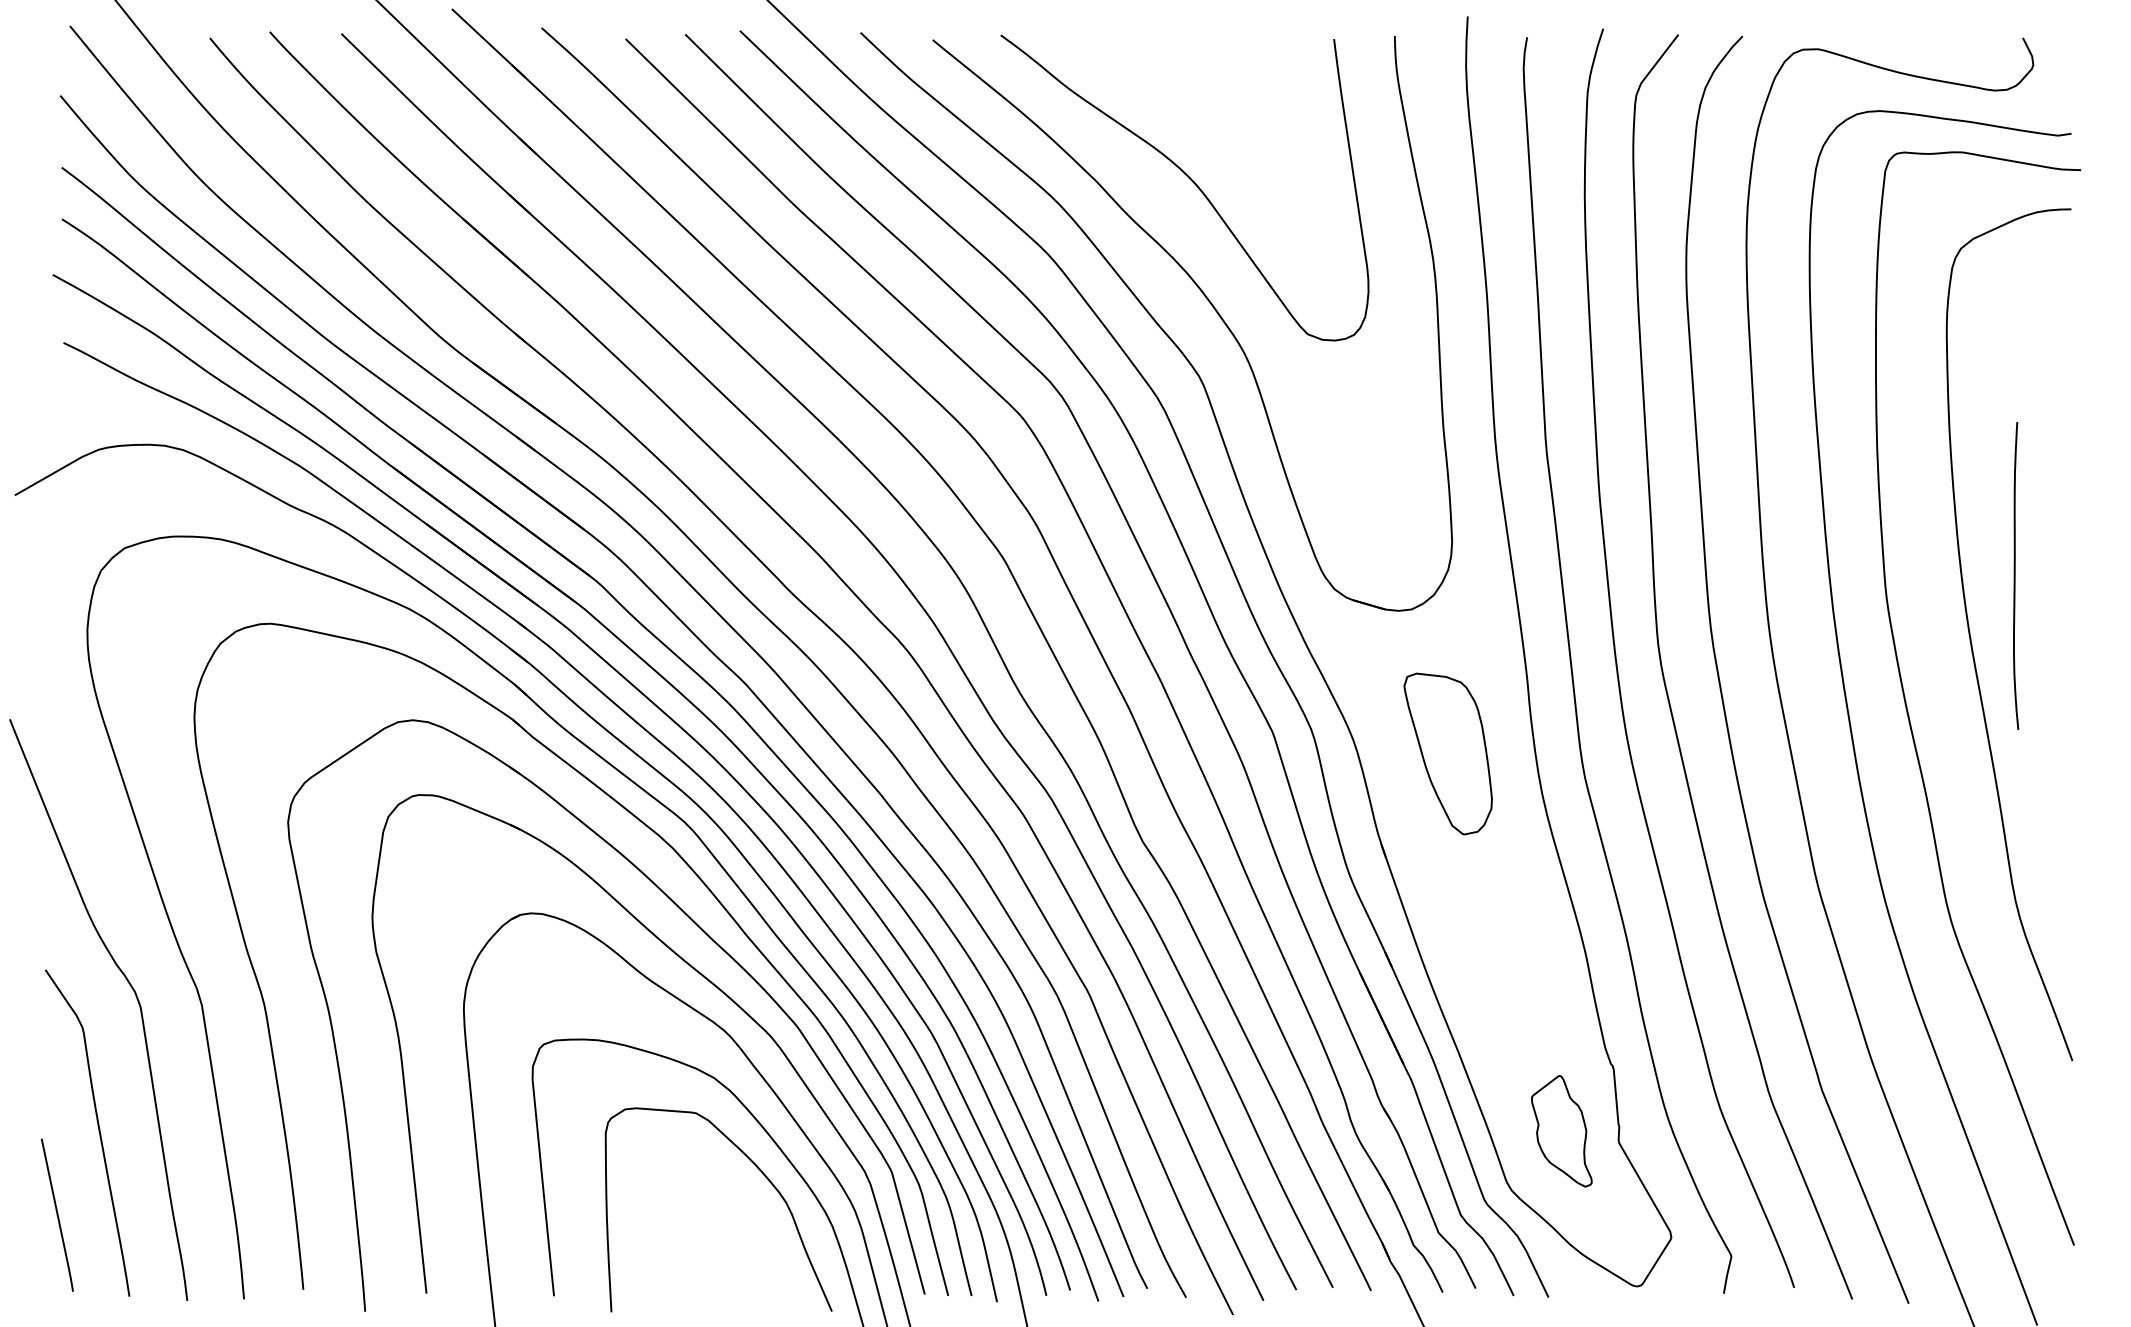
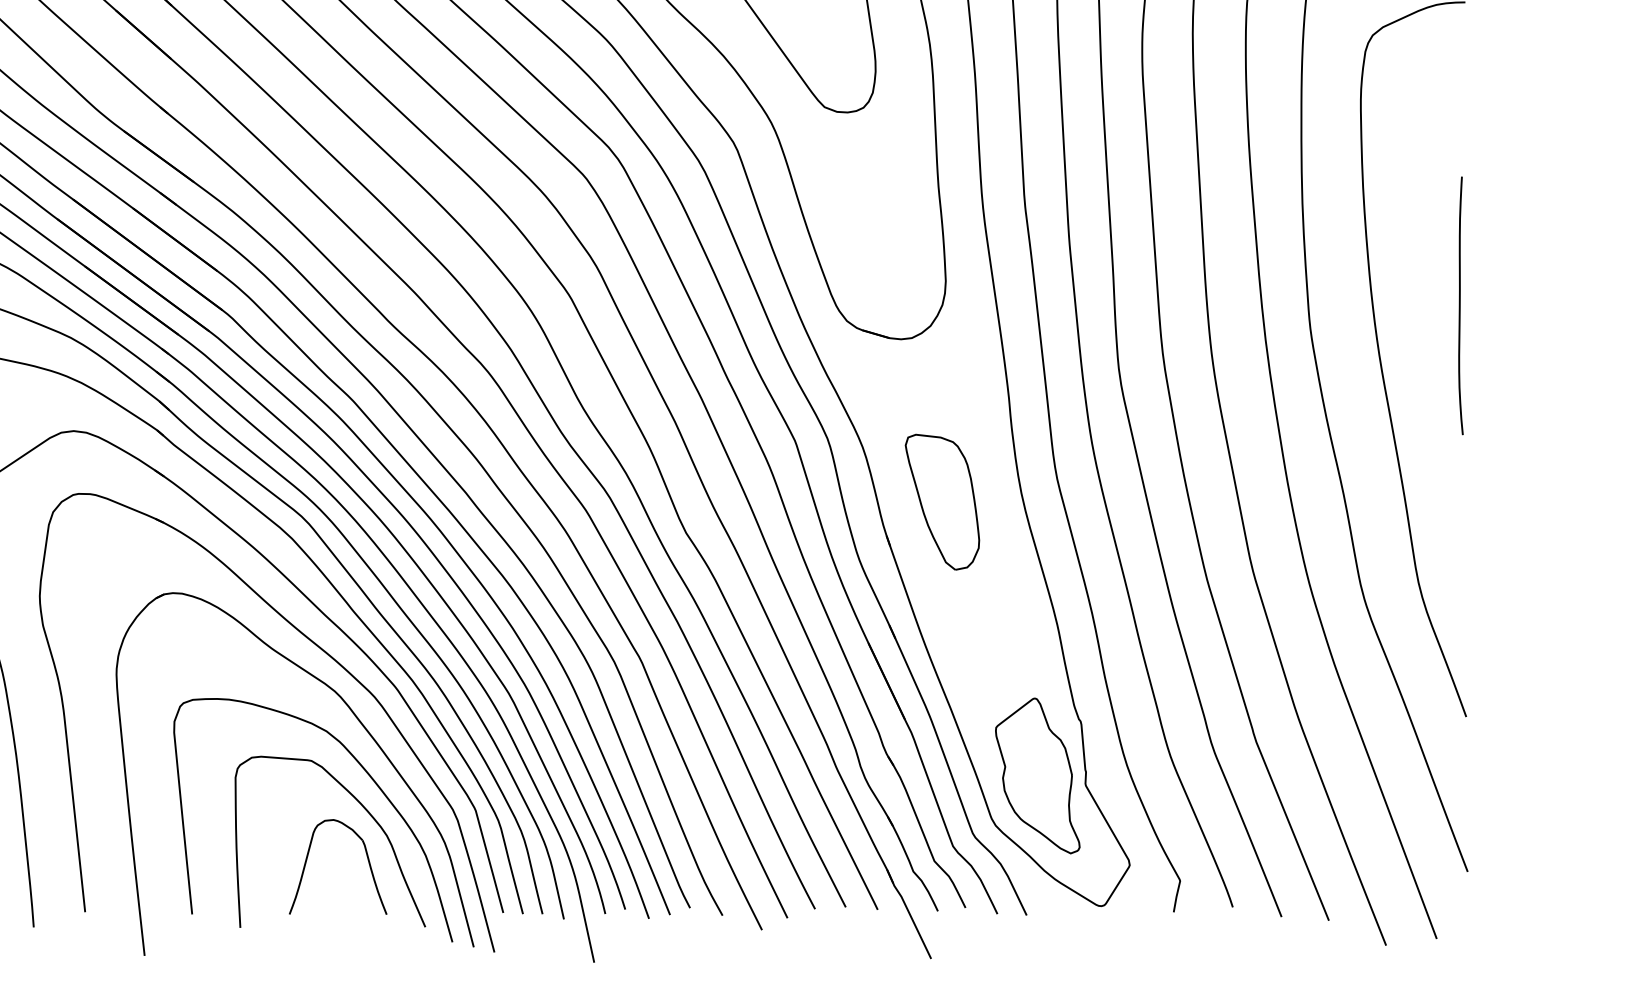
curve: (2015, 575) -> (1460, 305), moved
part: (1447, 753) -> (941, 501), moved
part: (1561, 1131) -> (1037, 776), size x1.67
part: (762, 1229) -> (367, 858), added

